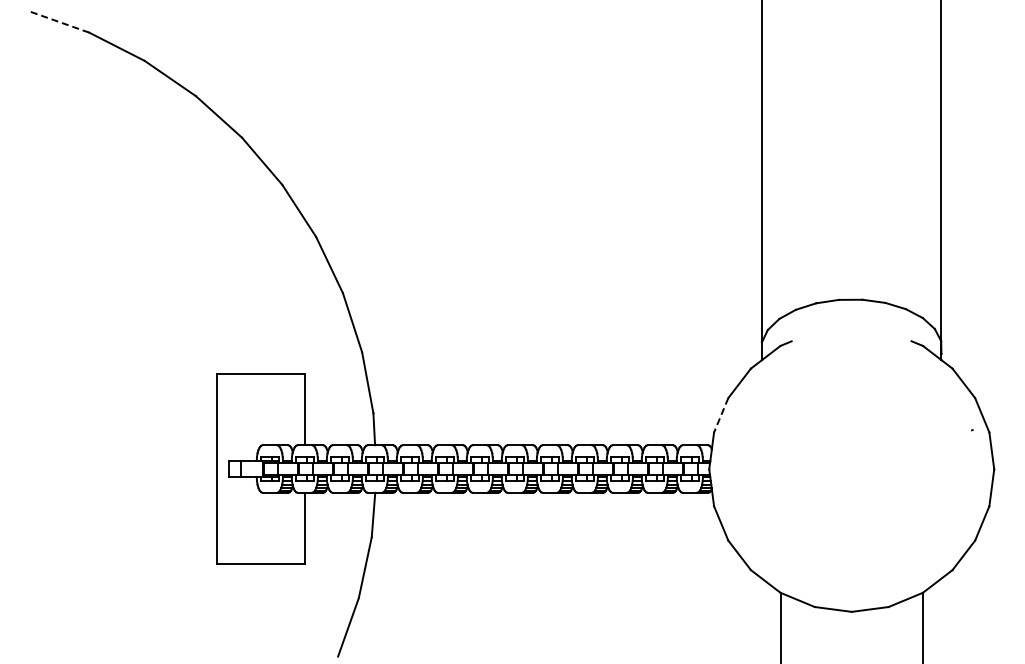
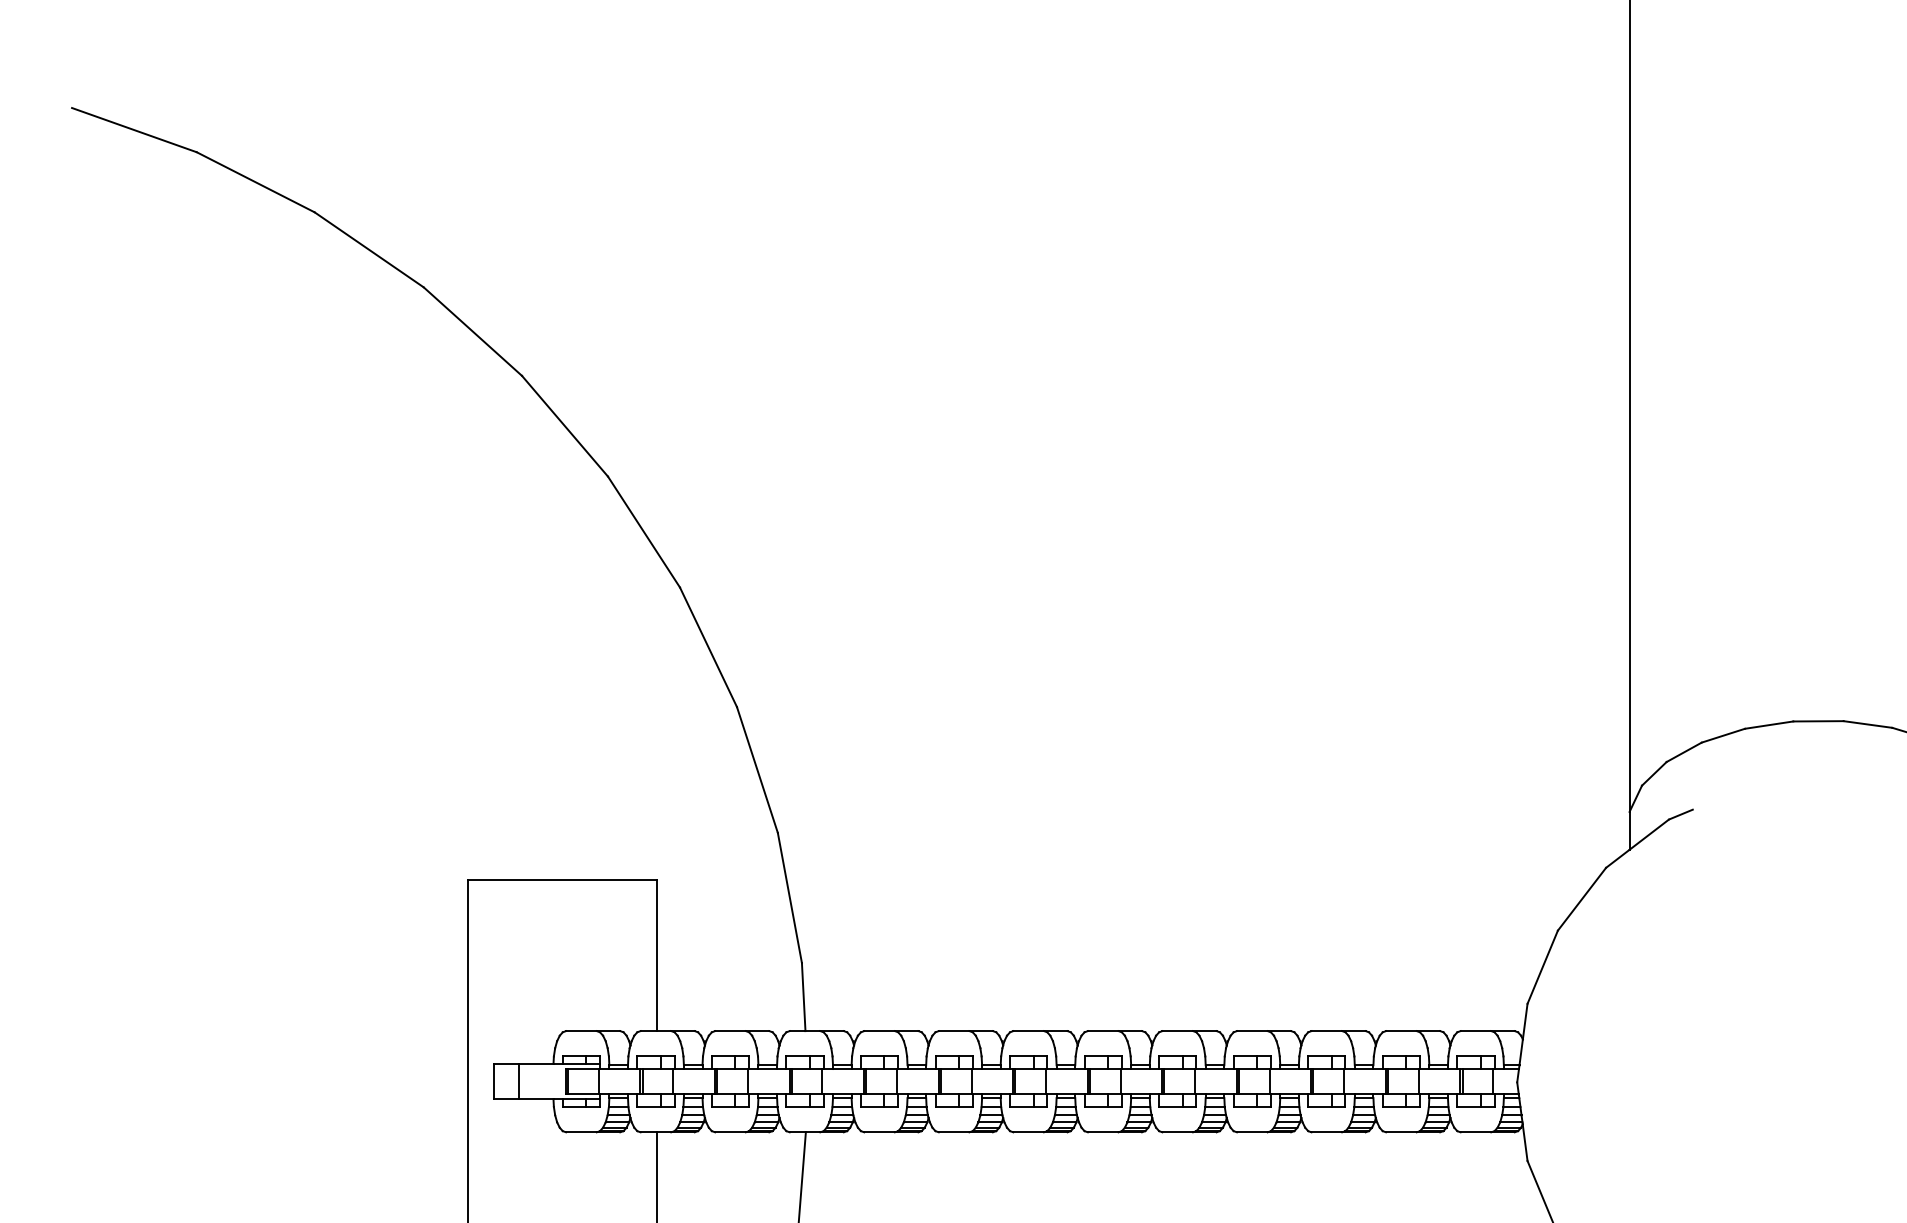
line: (59, 22) -> (133, 130), dashed -> solid
line: (721, 415) -> (1543, 967), dashed -> solid

